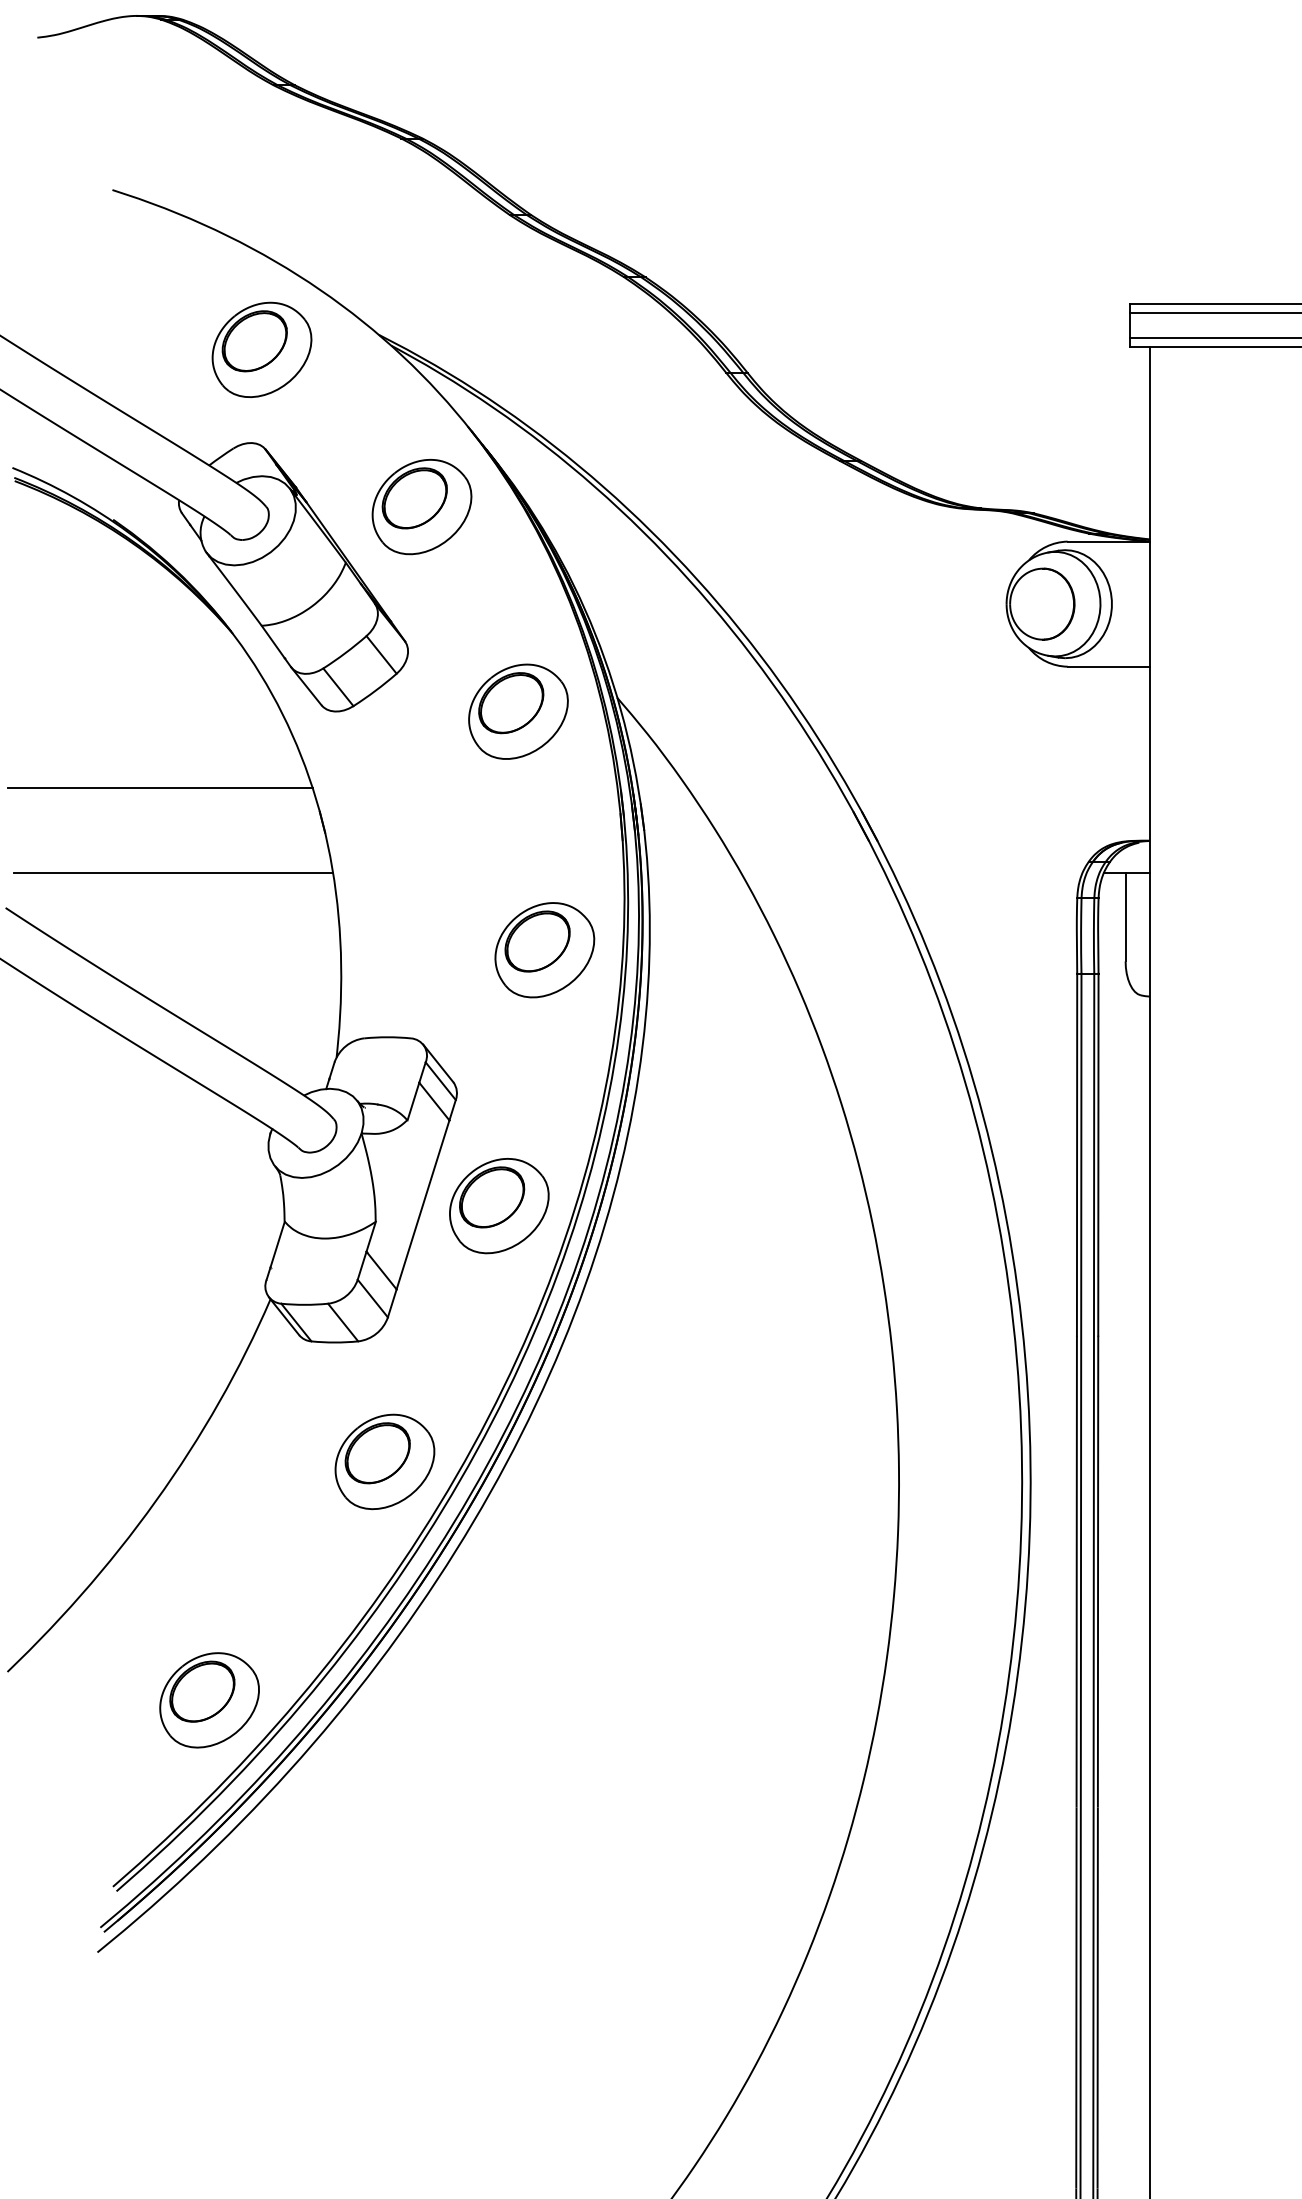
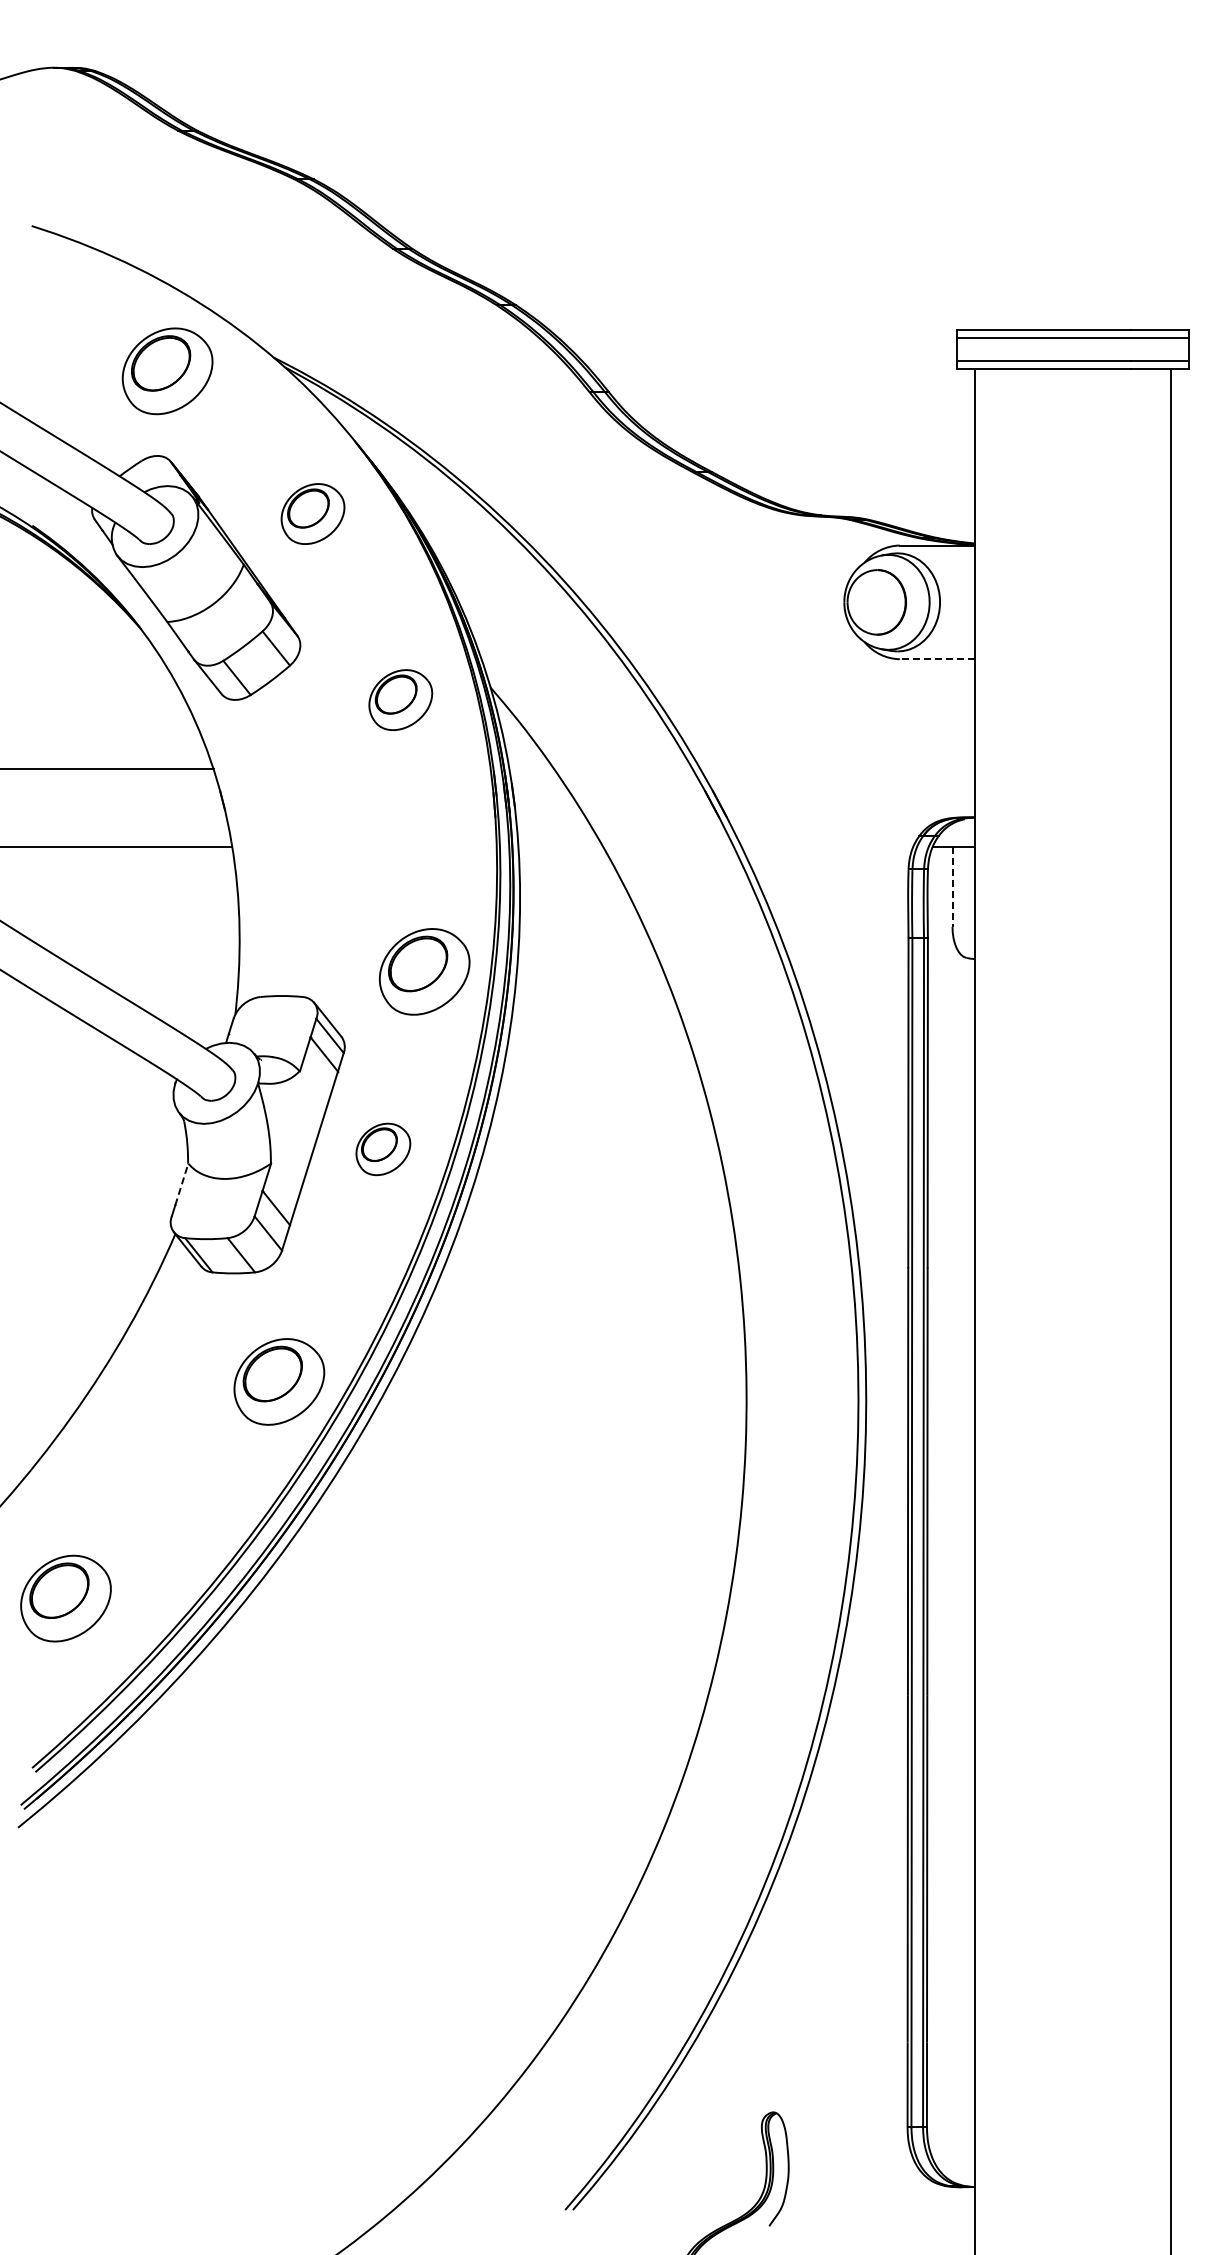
part: (421, 506) -> (312, 513), size x0.7
line: (1107, 667) -> (936, 659), solid -> dashed
part: (518, 711) -> (400, 699), size x0.7
line: (1125, 917) -> (952, 887), solid -> dashed
part: (544, 949) -> (424, 971), moved
part: (499, 1206) -> (383, 1149), size x0.6
line: (277, 1244) -> (181, 1184), solid -> dashed
part: (209, 1700) -> (65, 1598), moved

